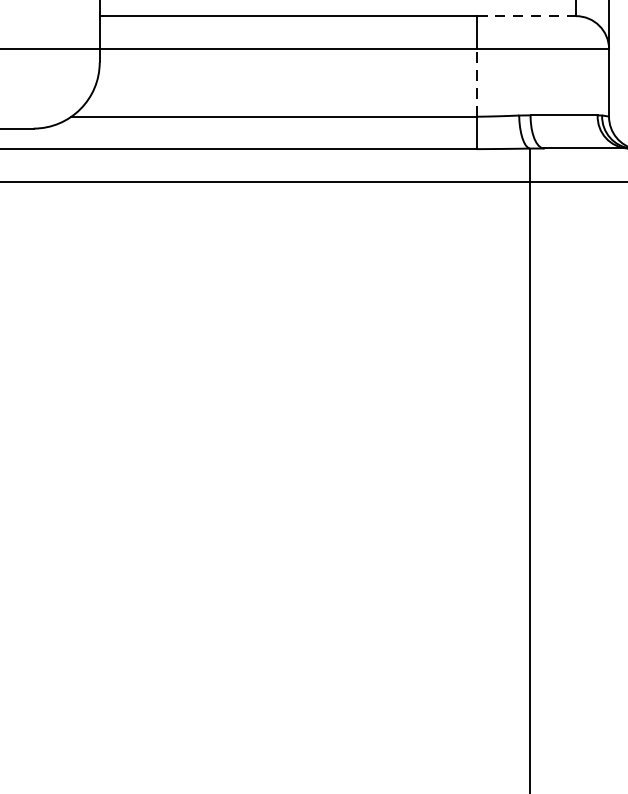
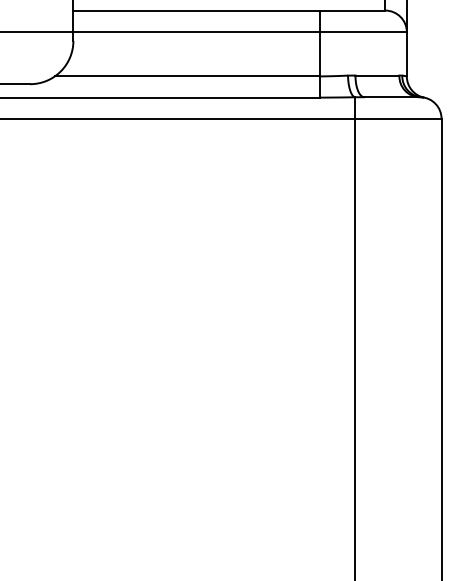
line: (527, 16) -> (353, 10), dashed -> solid
line: (477, 81) -> (320, 53), dashed -> solid

